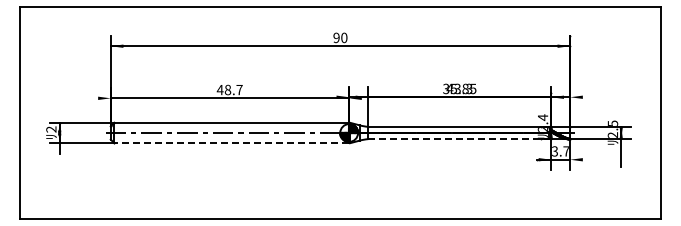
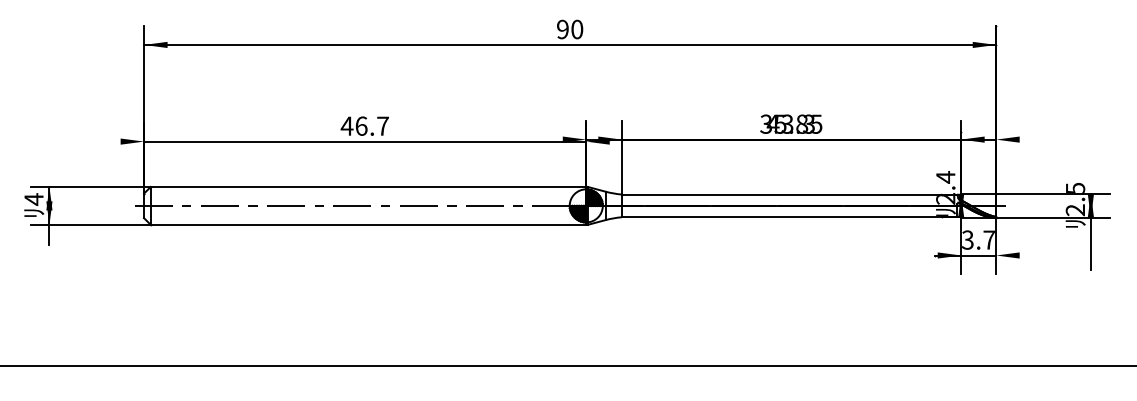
text: (227, 89) -> (360, 125), 48.7 -> 46.7
text: (51, 129) -> (34, 199), 2 -> 4
line: (459, 139) -> (790, 217), dashed -> solid
line: (231, 143) -> (368, 225), dashed -> solid

